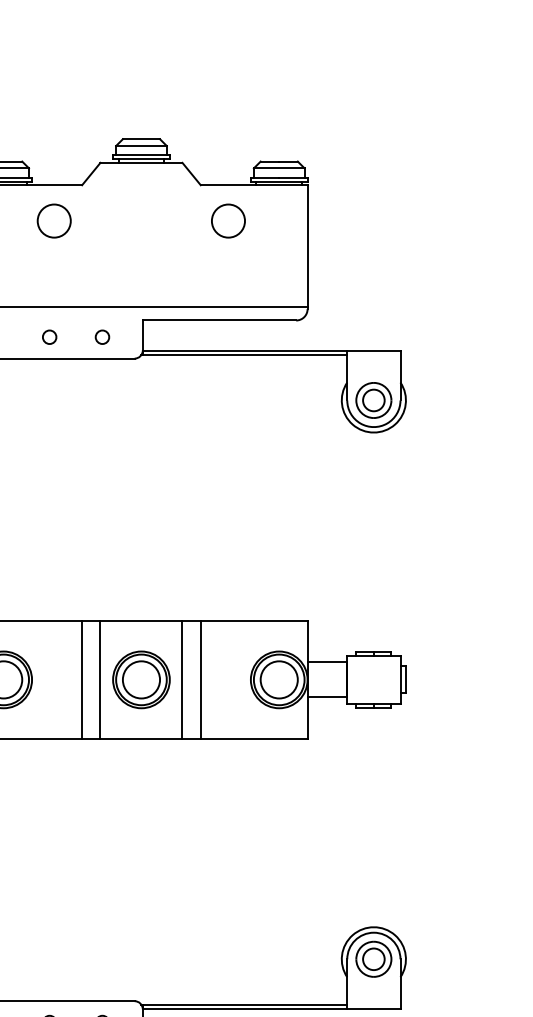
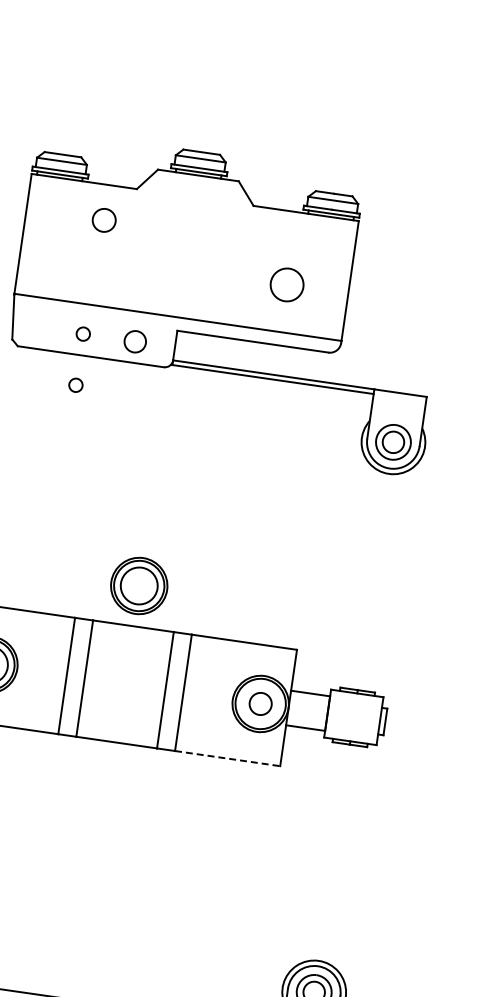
circle: (53, 220) -> (103, 219), size x0.7
circle: (228, 220) -> (287, 284), moved
circle: (102, 336) -> (135, 340), size x1.6
circle: (49, 388) -> (75, 384), added
part: (141, 679) -> (139, 585), moved
circle: (278, 679) -> (260, 703), size x0.6
line: (254, 739) -> (227, 759), solid -> dashed

